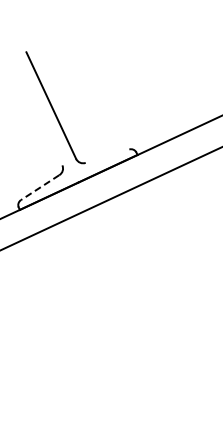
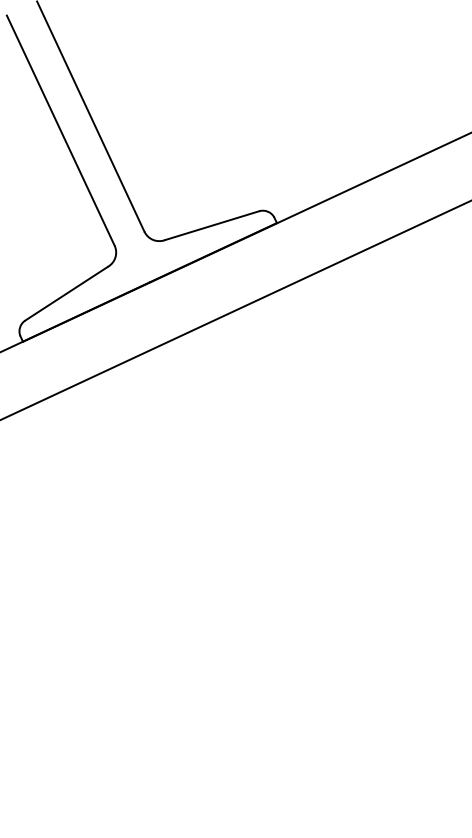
line: (37, 111) -> (60, 129), added
line: (107, 155) -> (212, 224), added
line: (40, 187) -> (67, 293), dashed -> solid

